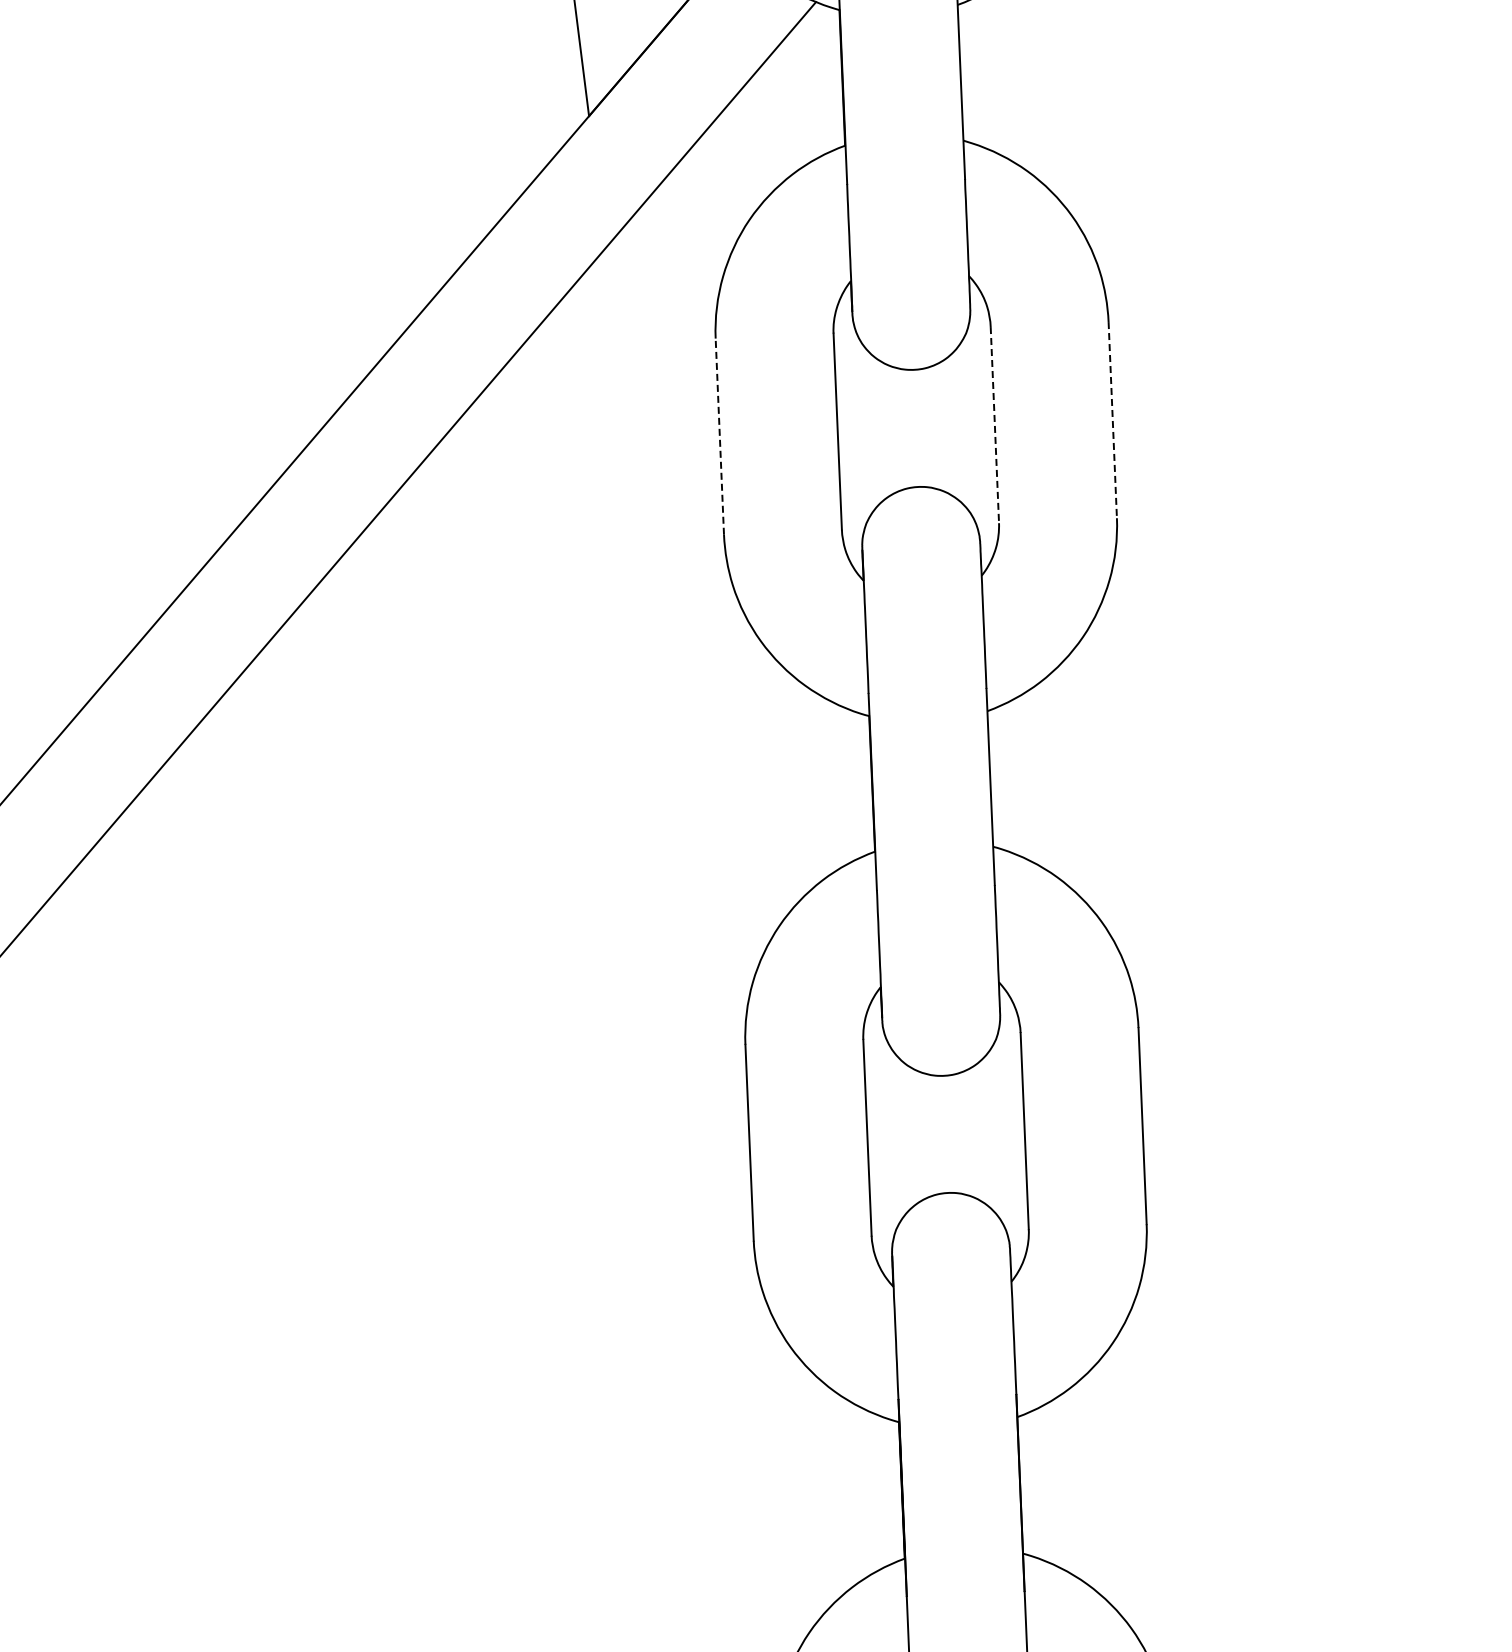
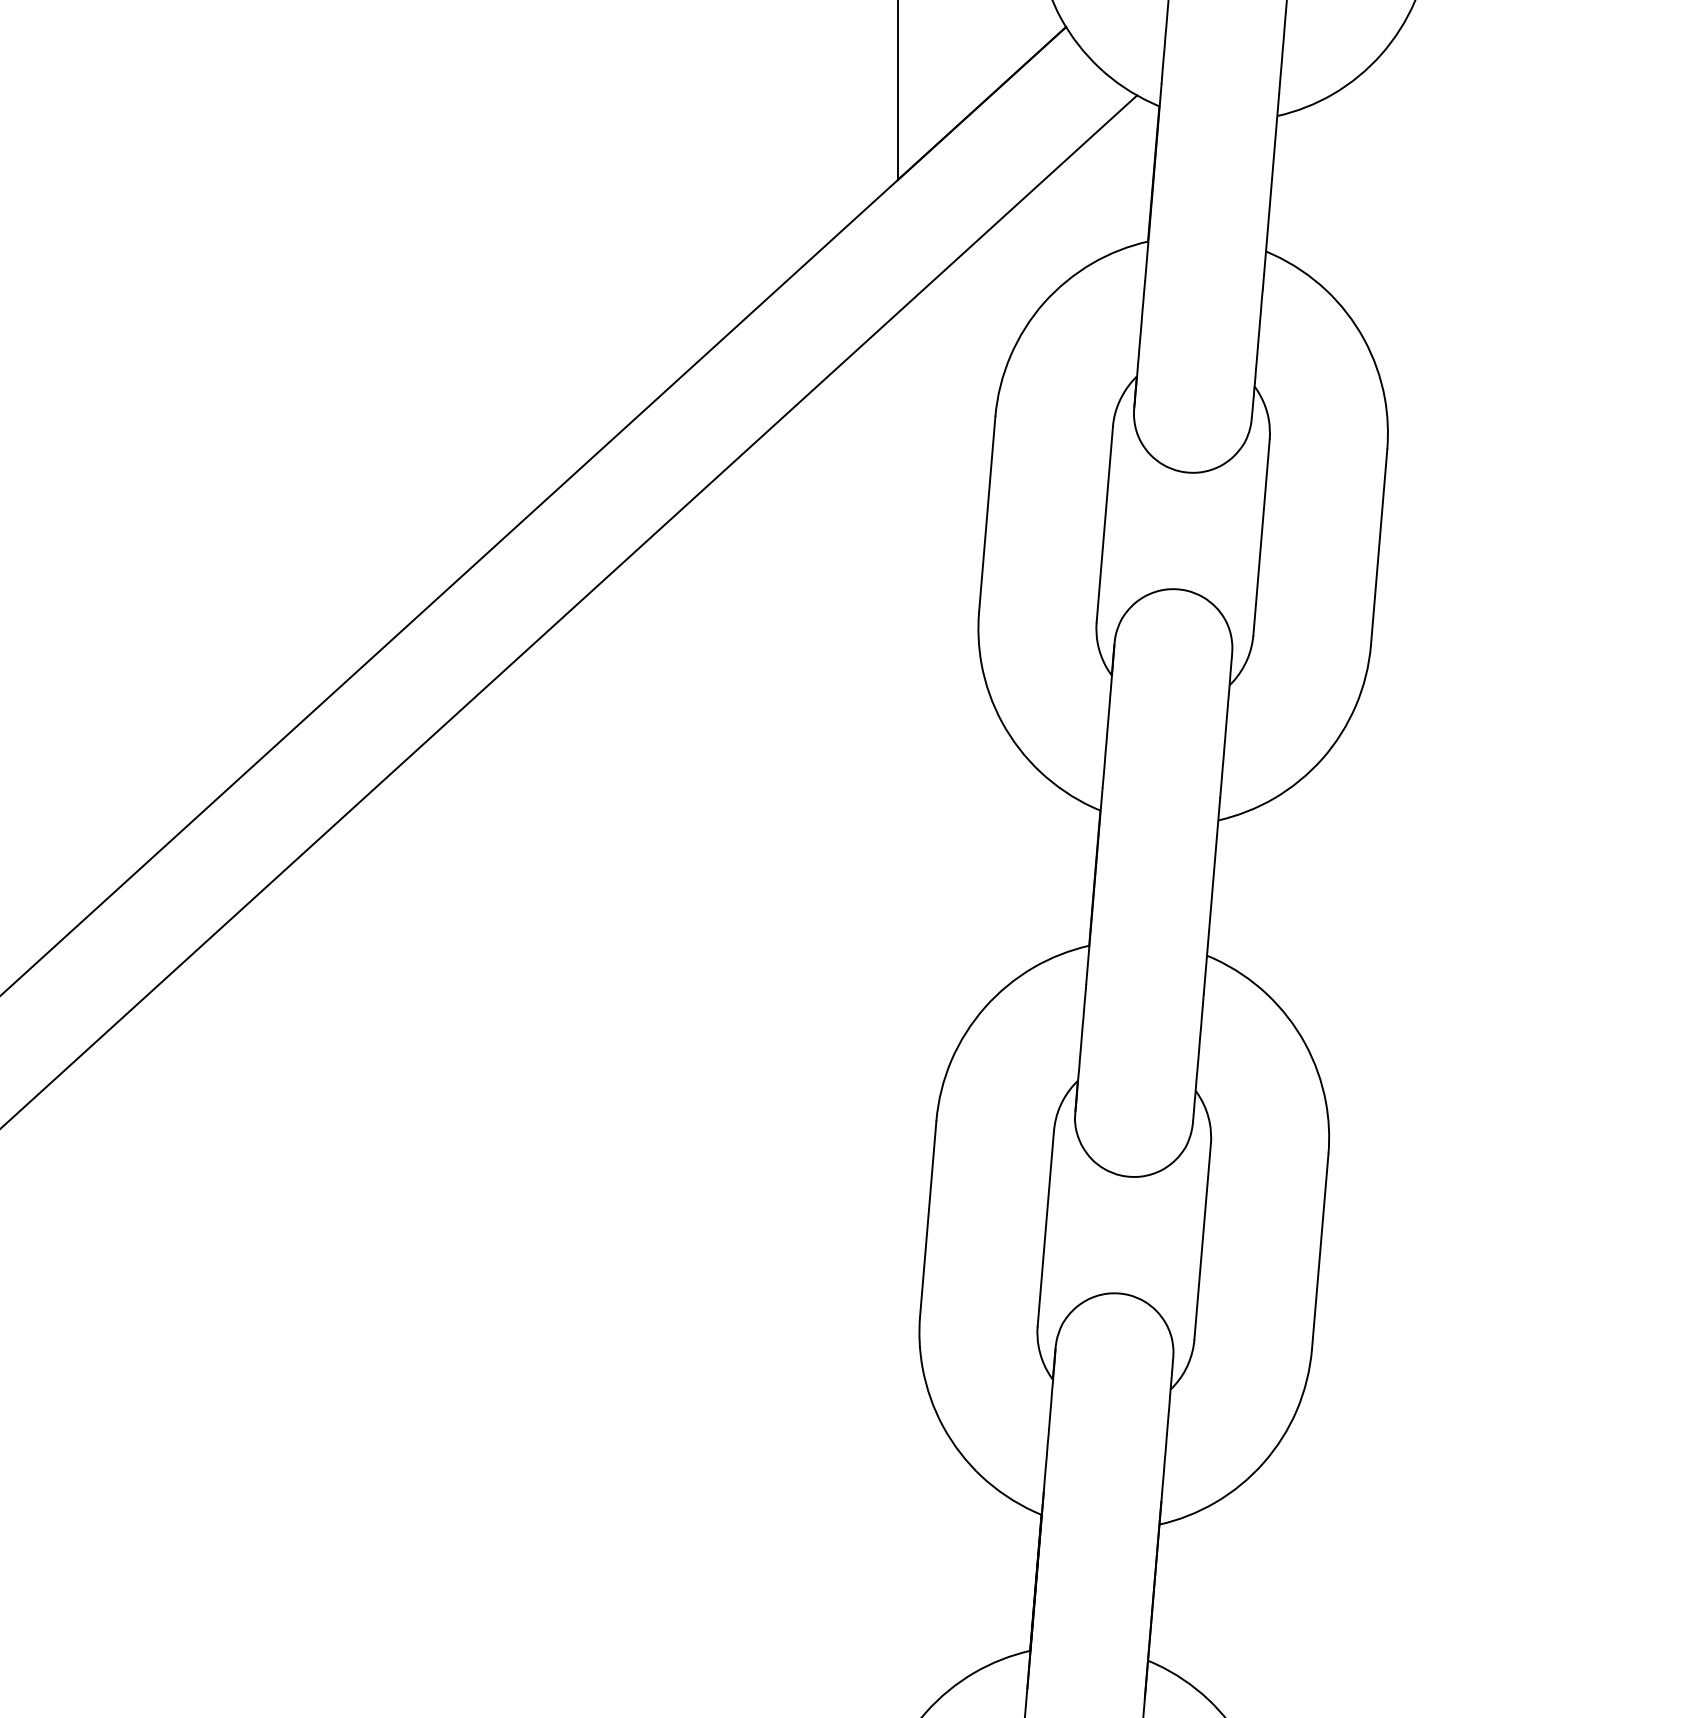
line: (1113, 420) -> (1379, 547), dashed -> solid
line: (994, 426) -> (1261, 538), dashed -> solid
line: (720, 436) -> (987, 514), dashed -> solid

